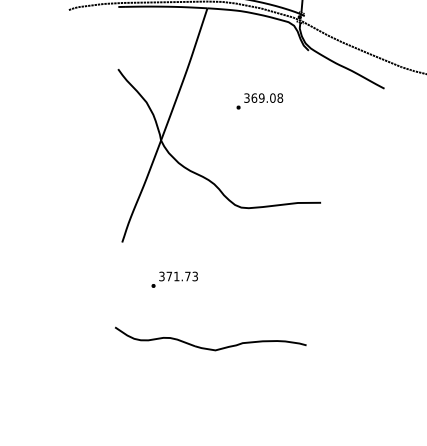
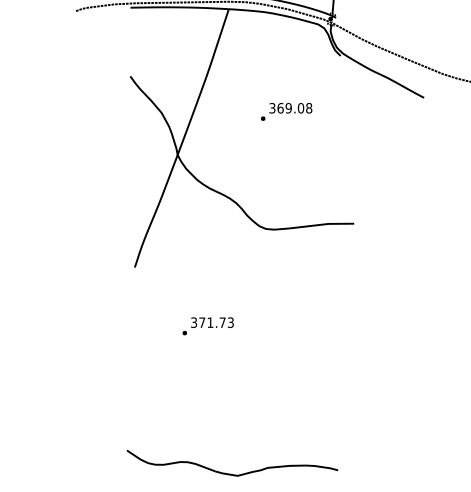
text: (174, 279) -> (207, 325), moved
part: (210, 348) -> (232, 473), moved

